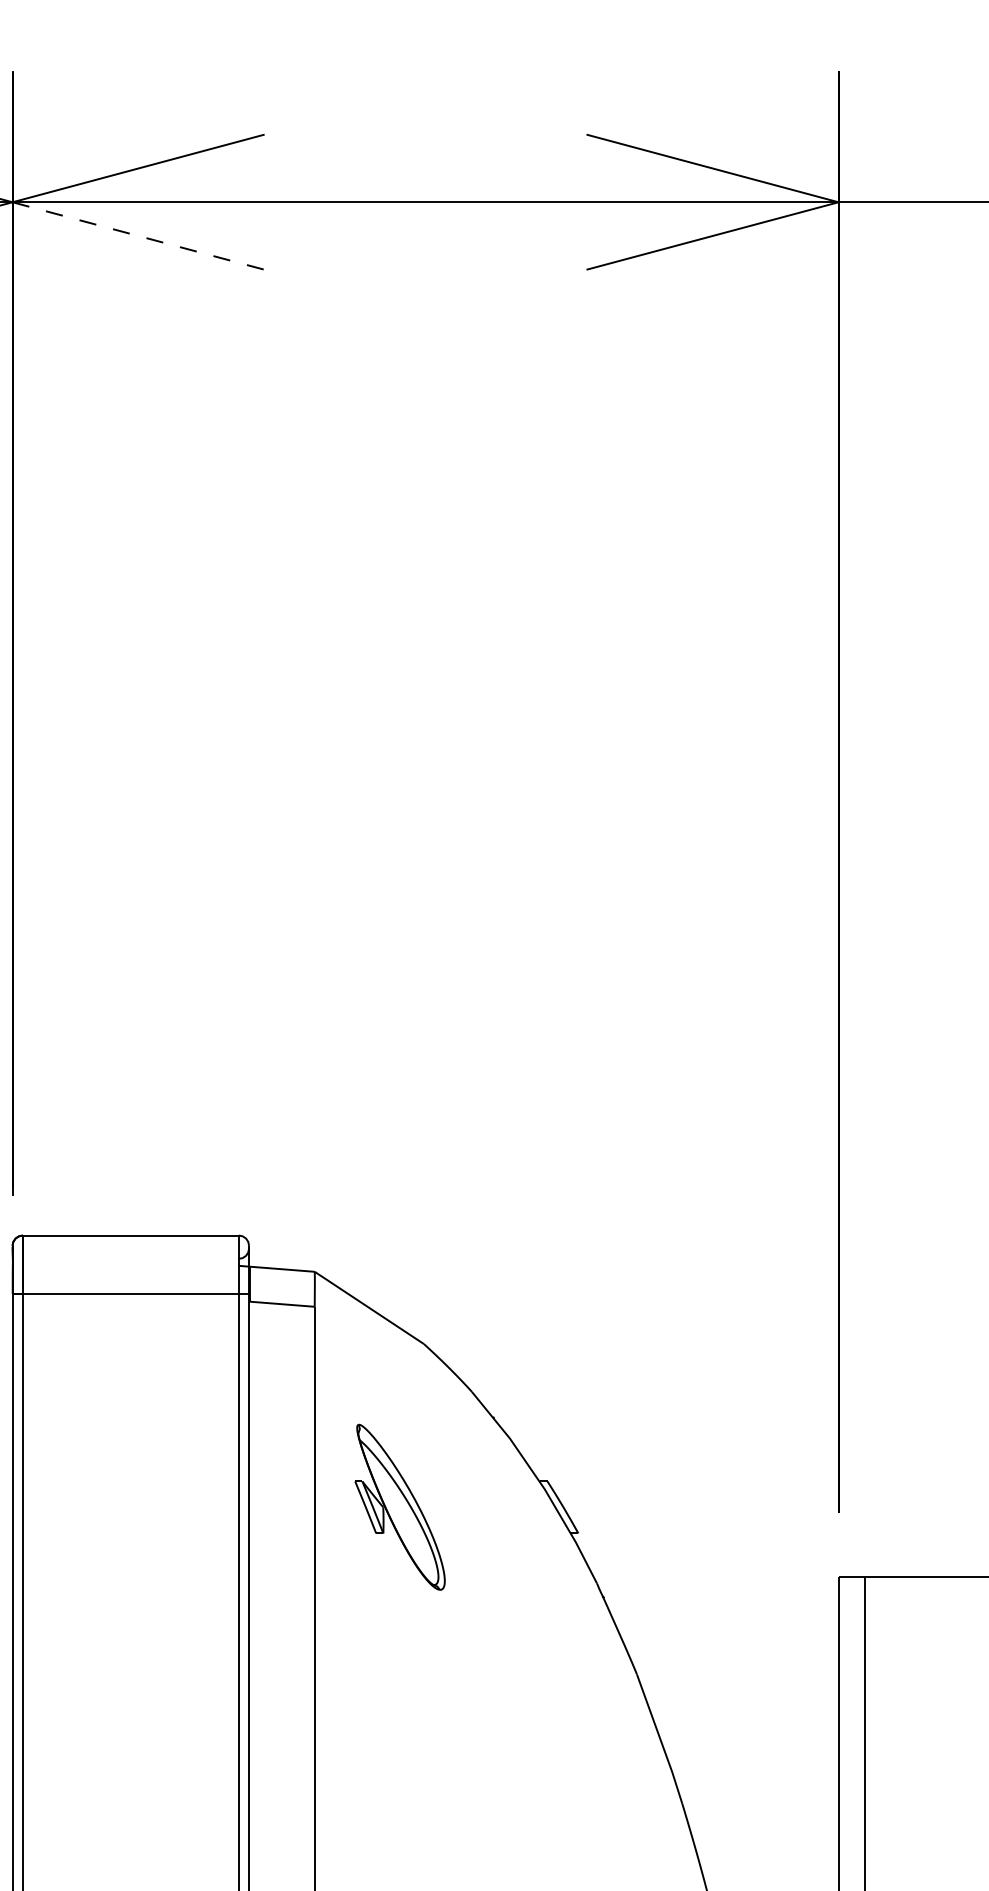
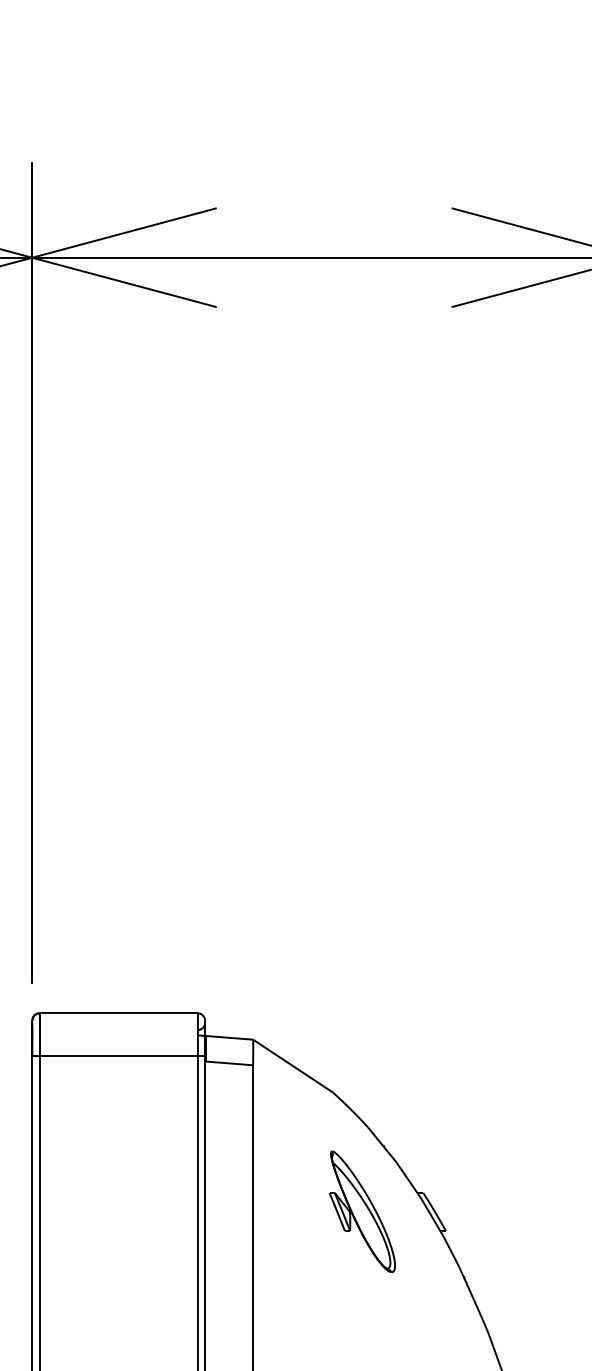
line: (138, 235) -> (124, 282), dashed -> solid
part: (399, 1506) -> (361, 1211), moved

